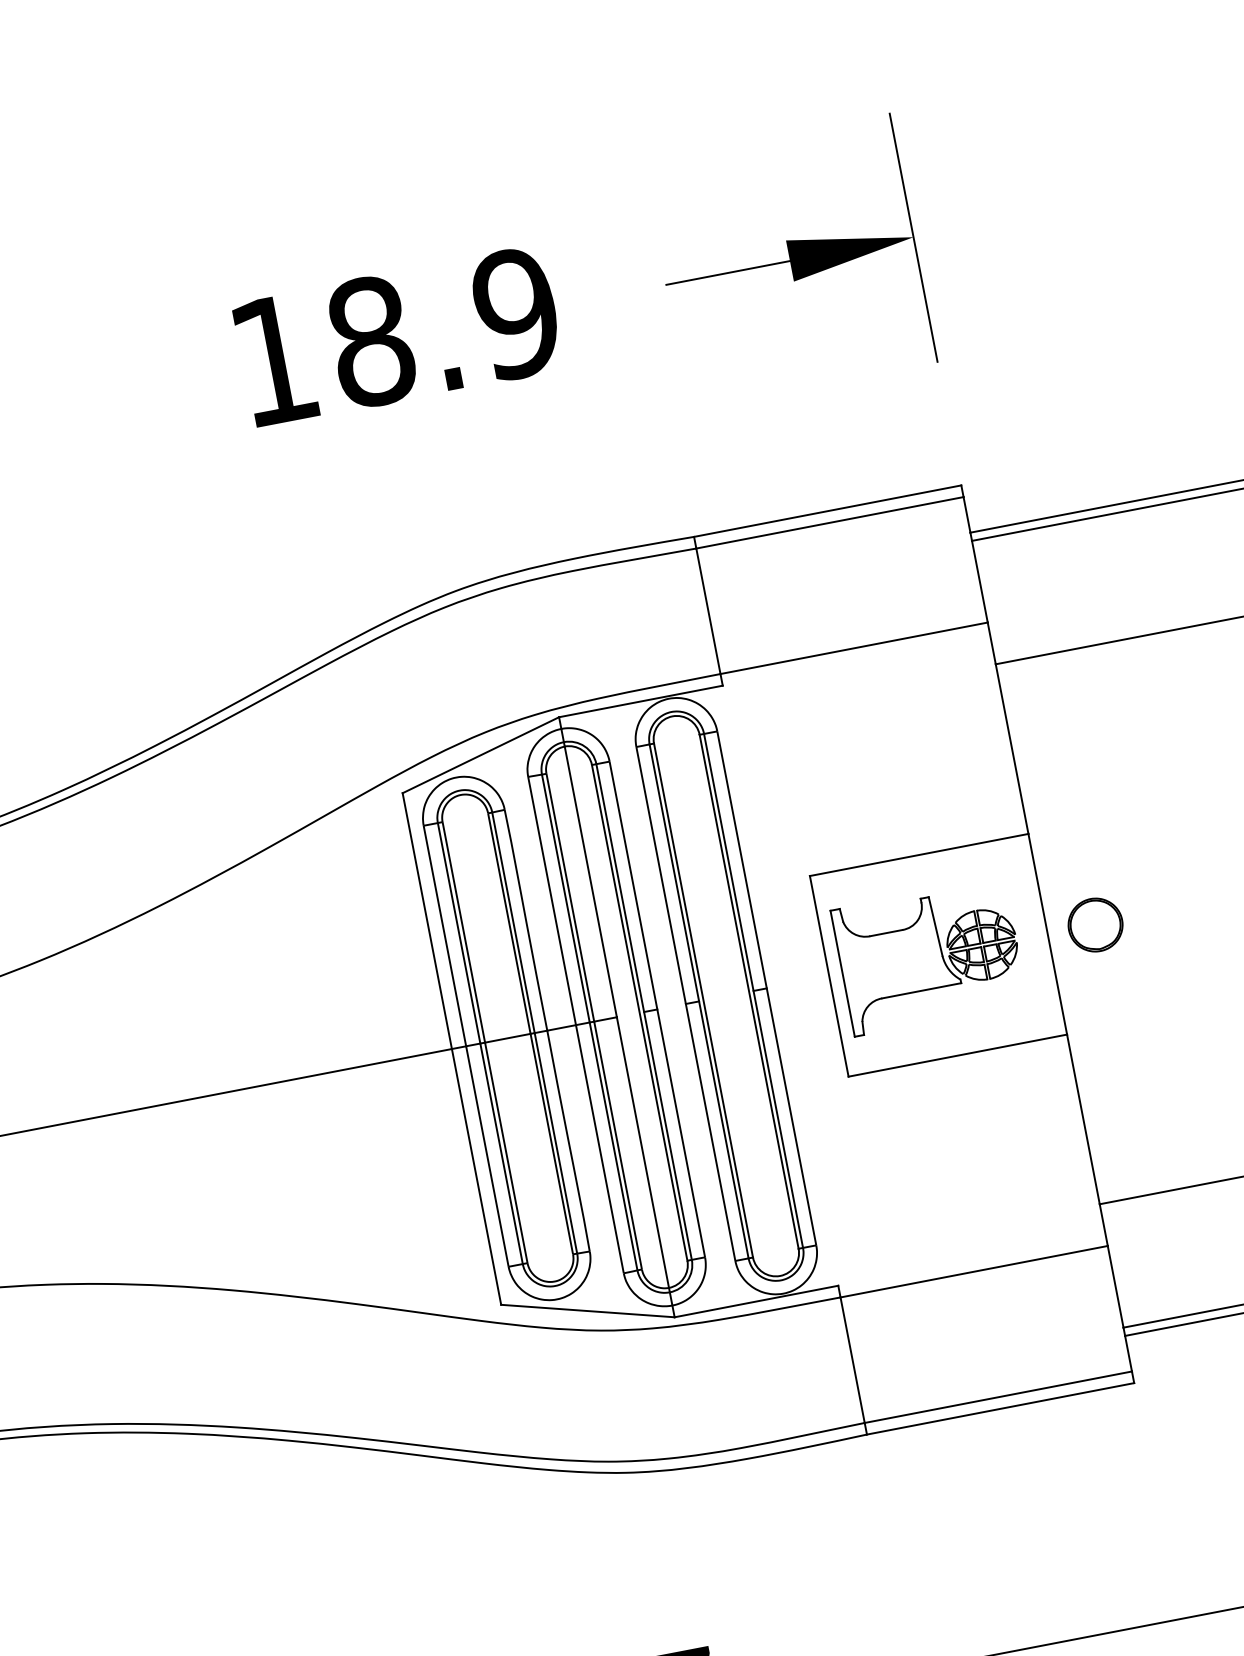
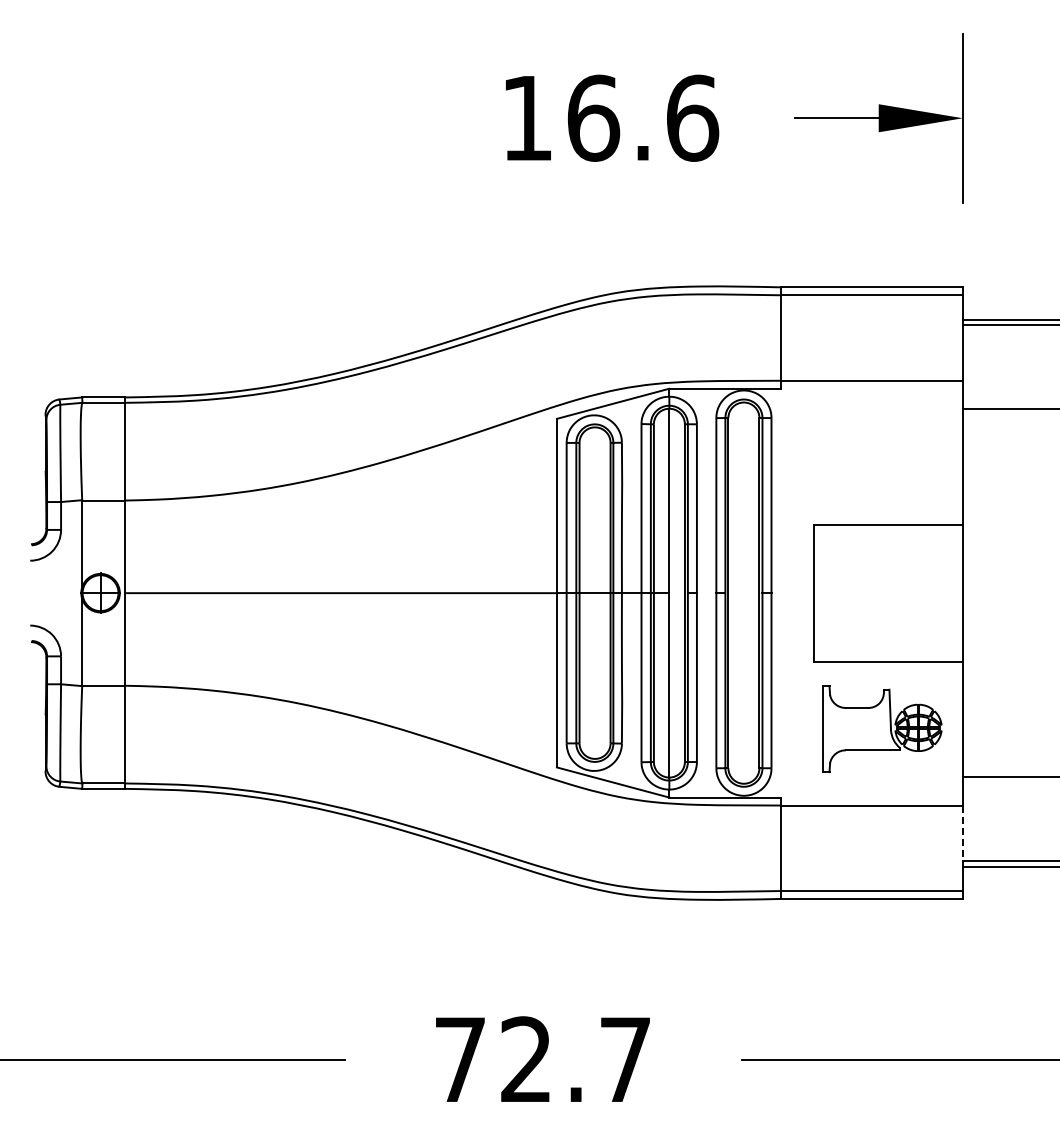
text: (444, 326) -> (643, 117), 18.9 -> 16.6
part: (1095, 924) -> (995, 592), removed
part: (929, 956) -> (882, 728), moved
line: (1115, 1287) -> (962, 833), solid -> dashed

